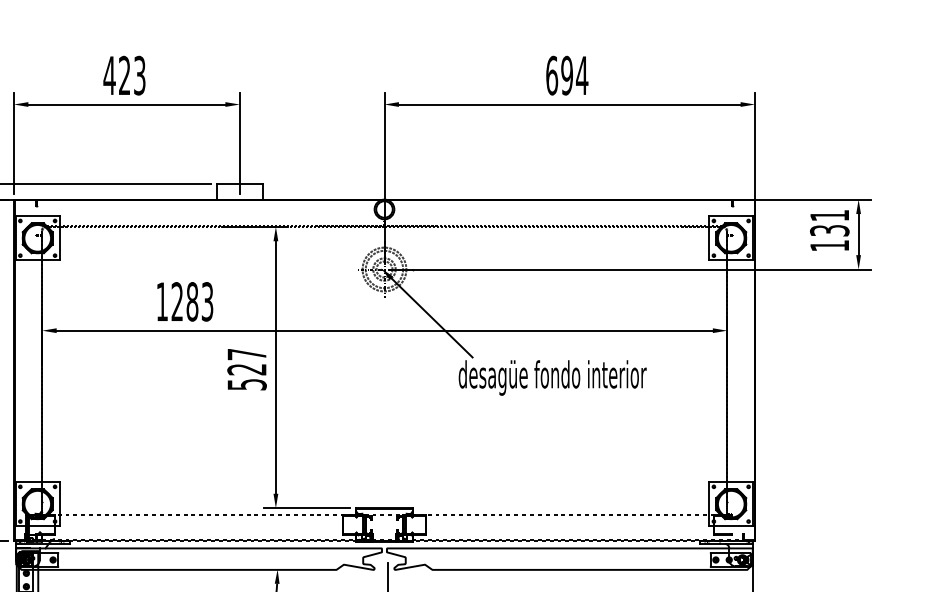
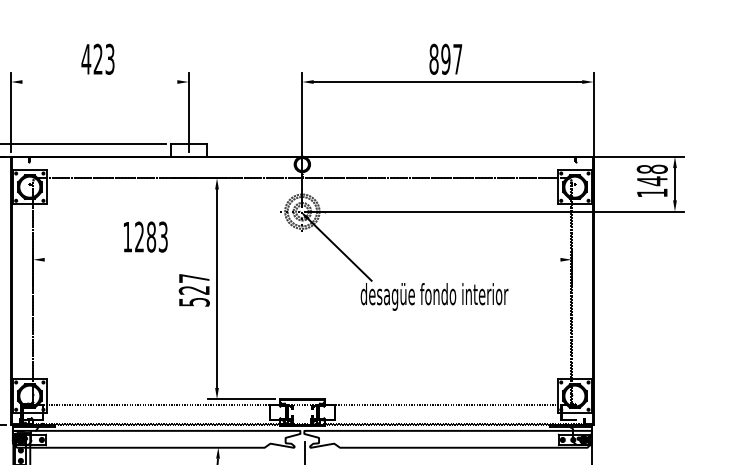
text: (566, 74) -> (445, 58), 694 -> 897
line: (126, 105) -> (99, 82), removed
text: (828, 223) -> (651, 175), 131 -> 148
line: (384, 330) -> (302, 259), removed

